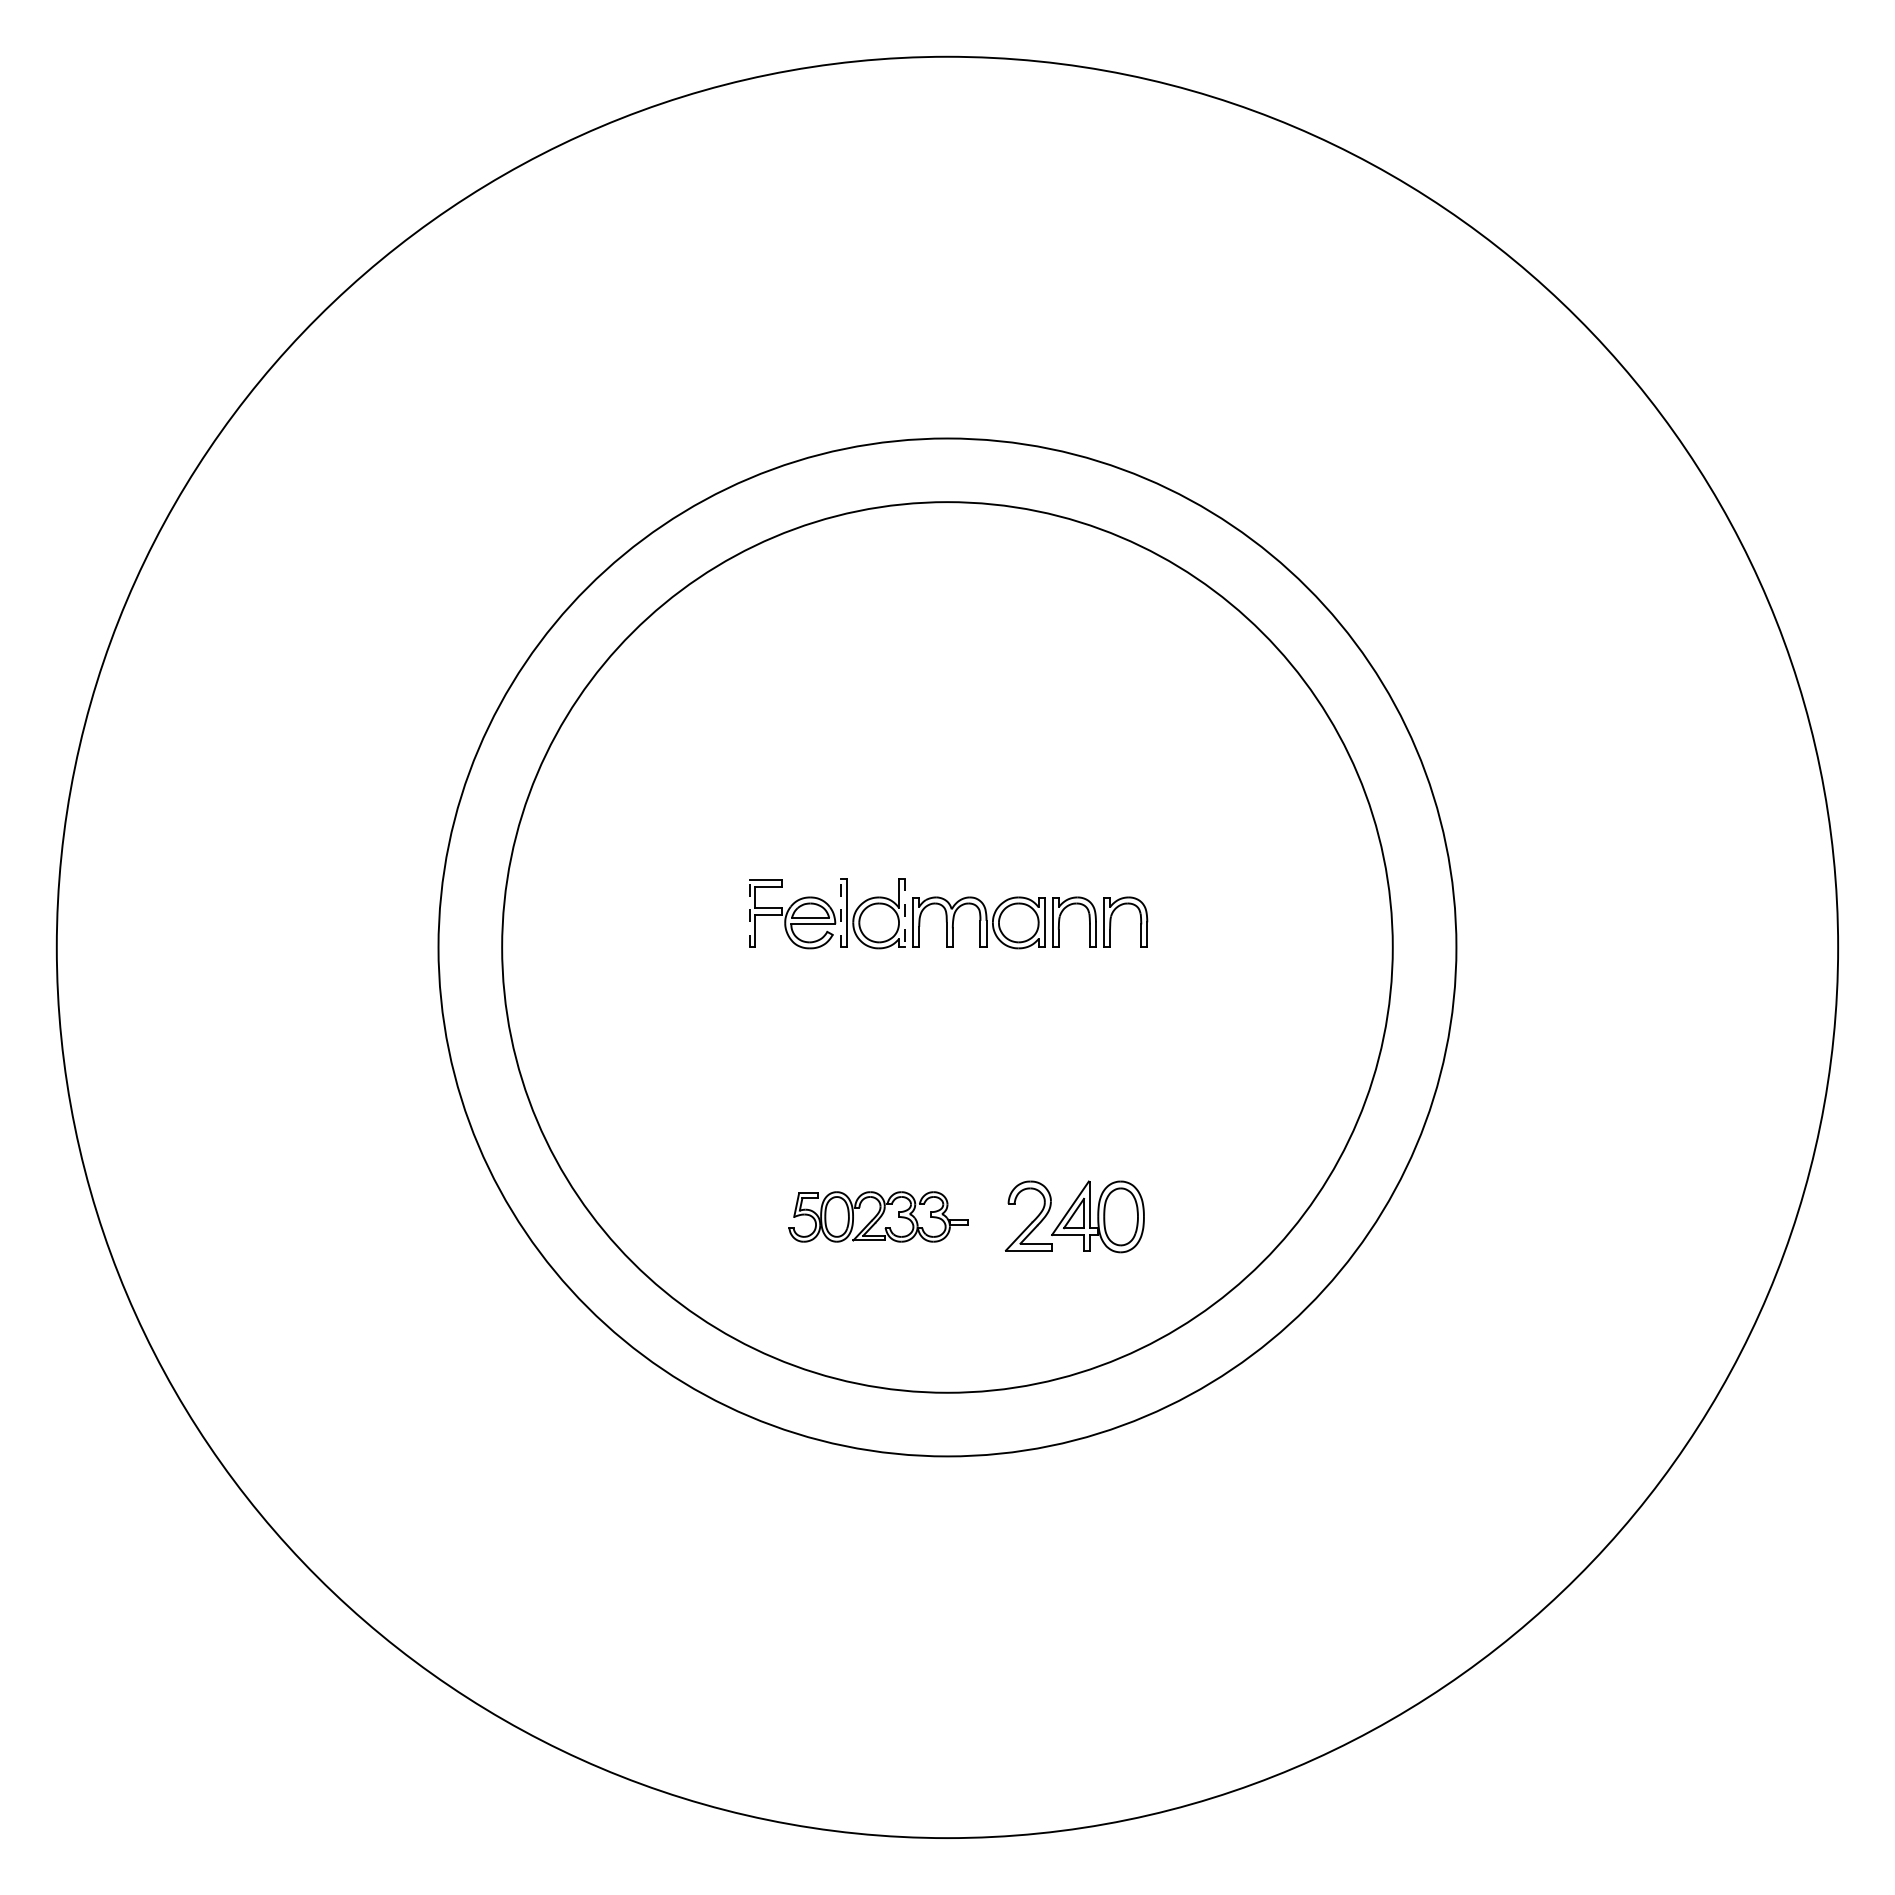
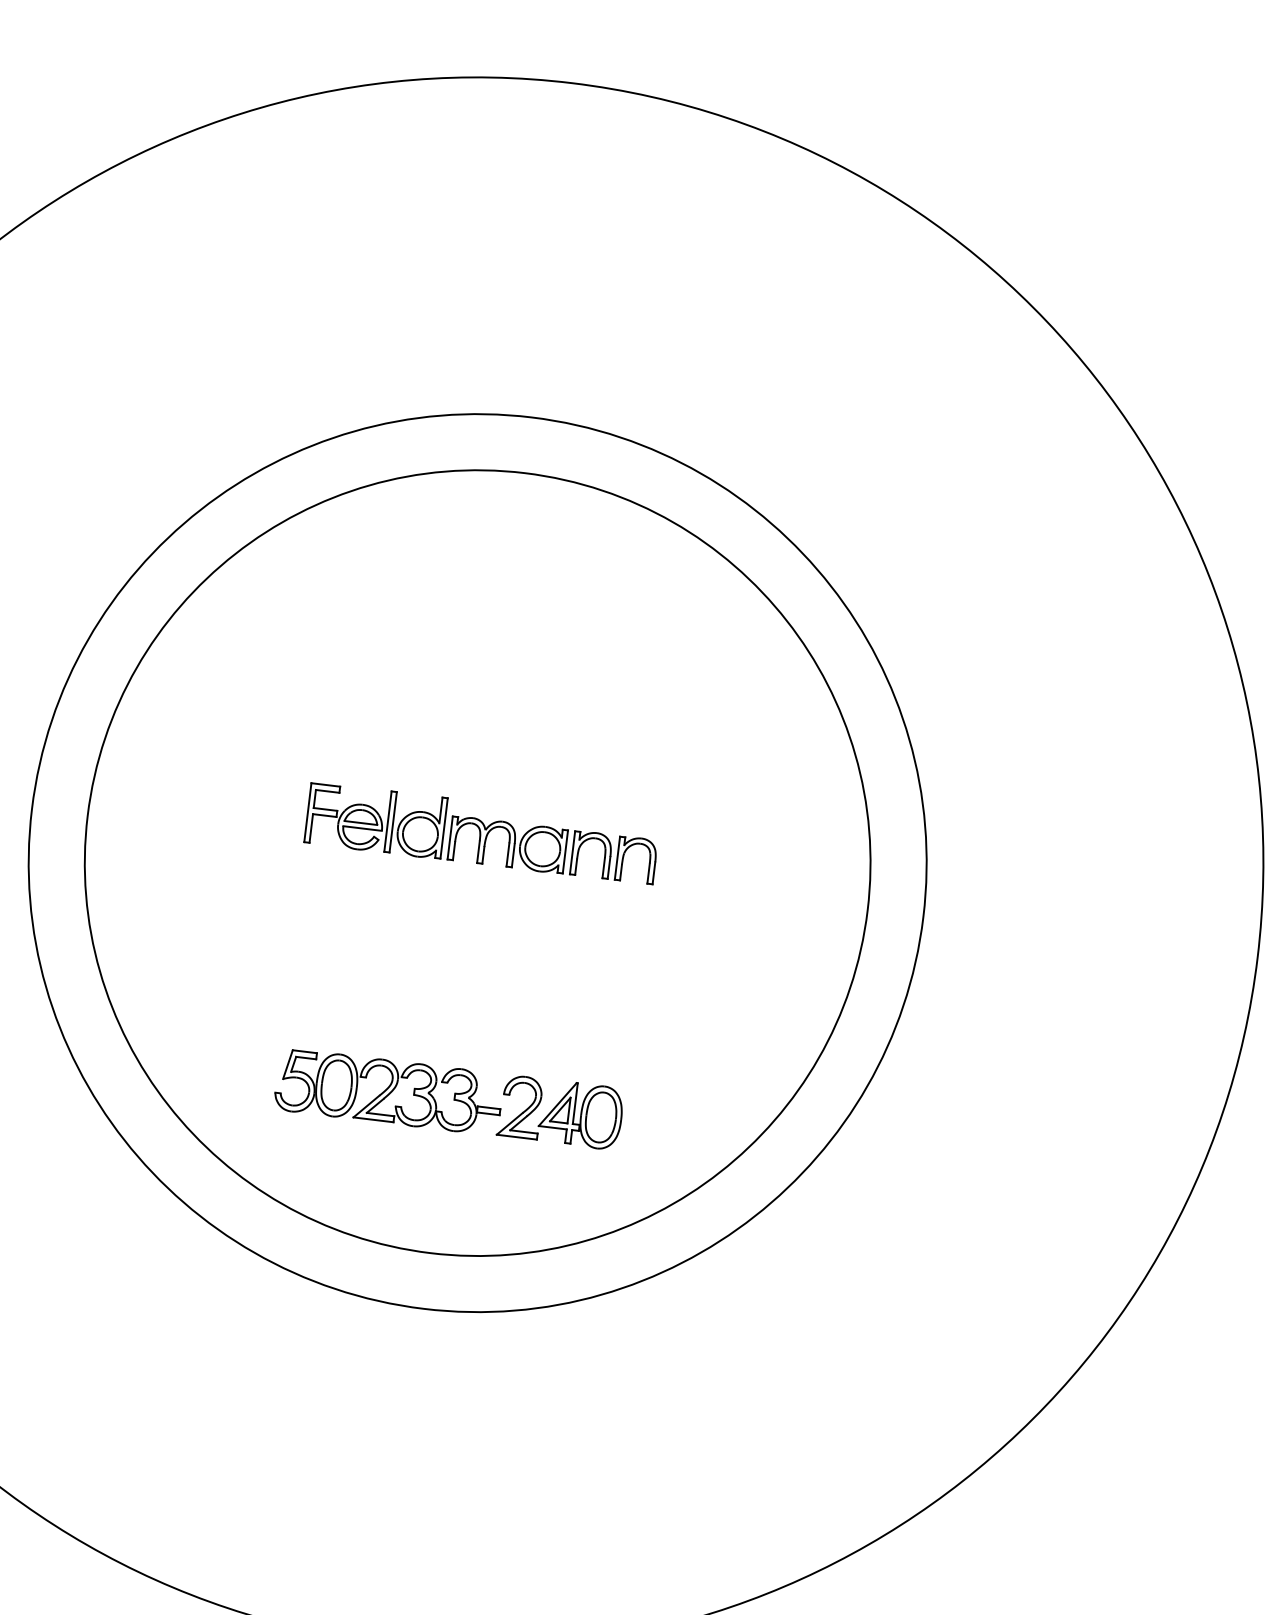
line: (840, 912) -> (387, 821), dashed -> solid
line: (749, 913) -> (307, 812), dashed -> solid
line: (904, 913) -> (443, 828), dashed -> solid
part: (878, 1216) -> (388, 1091), size x1.43

